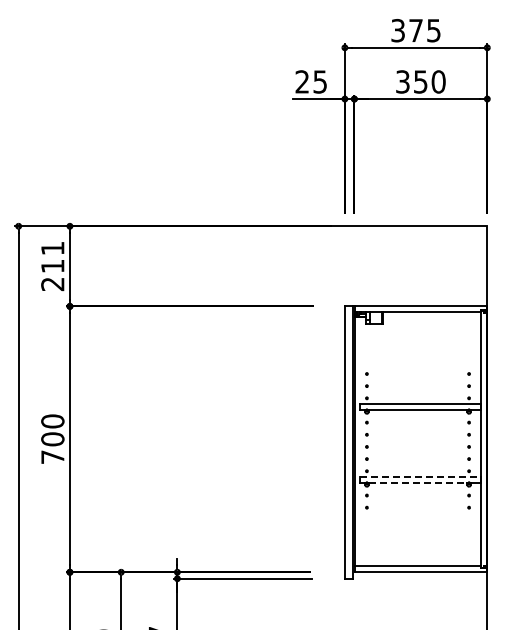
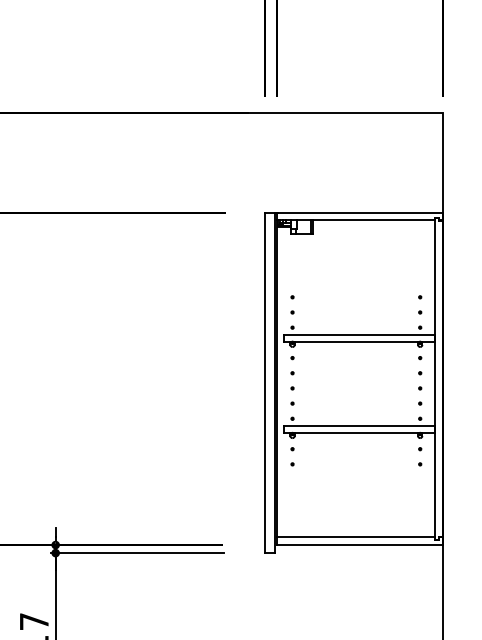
line: (420, 476) -> (359, 425), dashed -> solid
line: (418, 482) -> (356, 432), dashed -> solid

